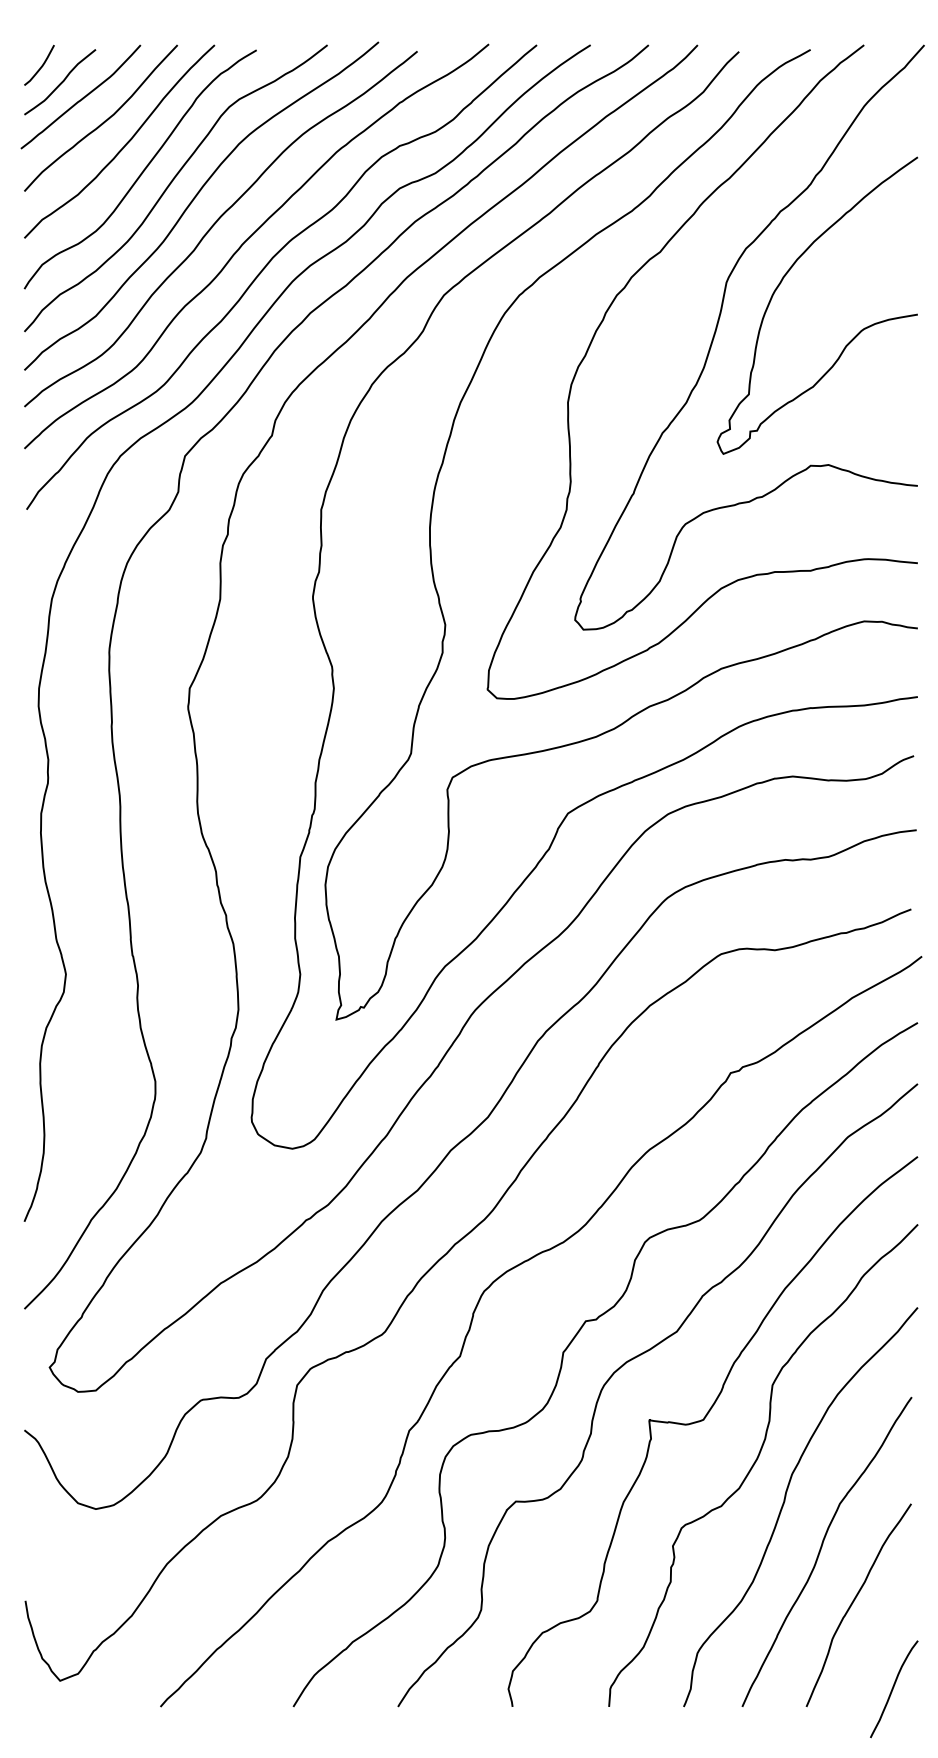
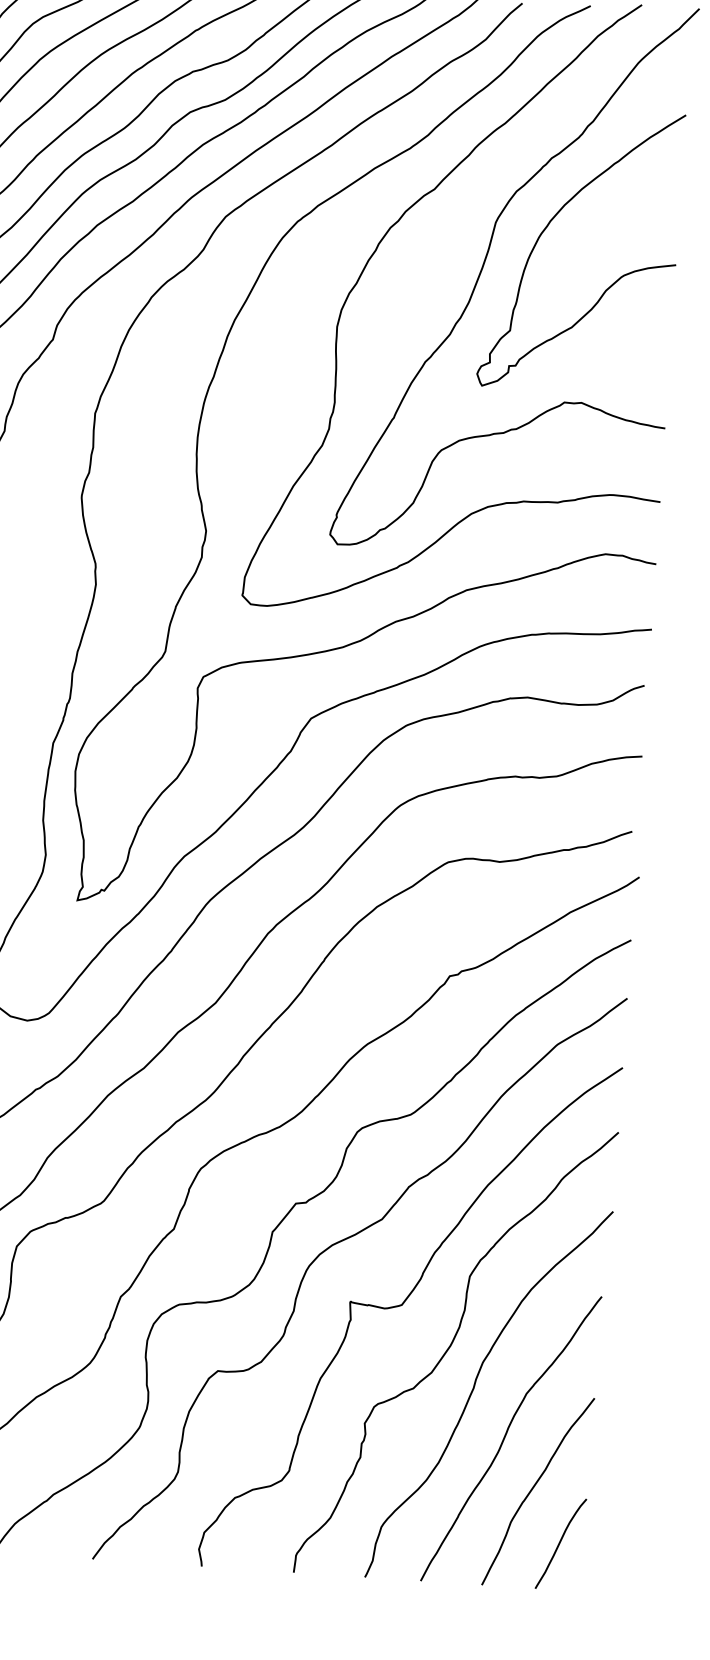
curve: (893, 1689) -> (560, 1544), moved

